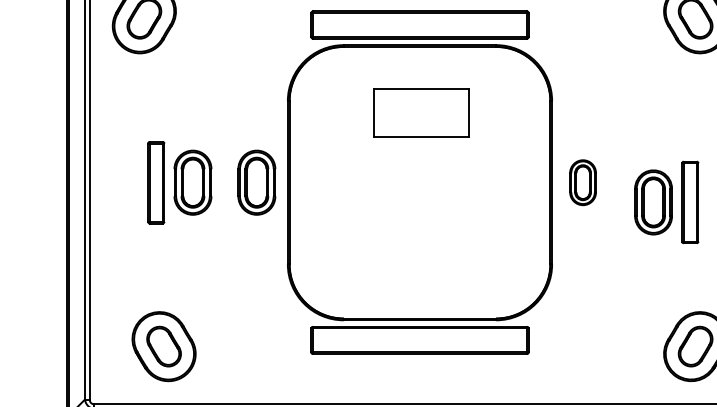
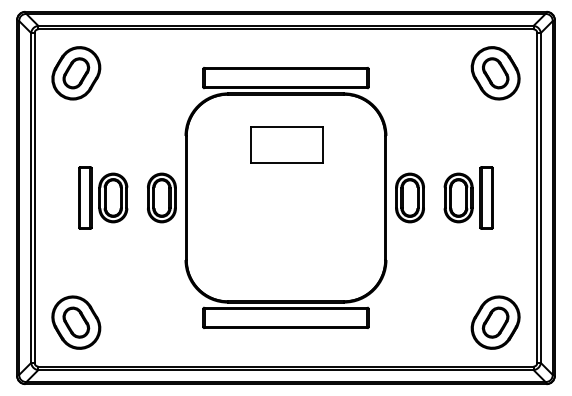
part: (582, 182) -> (409, 197), size x1.43
part: (666, 201) -> (468, 197), moved
part: (164, 346) -> (76, 322), moved

